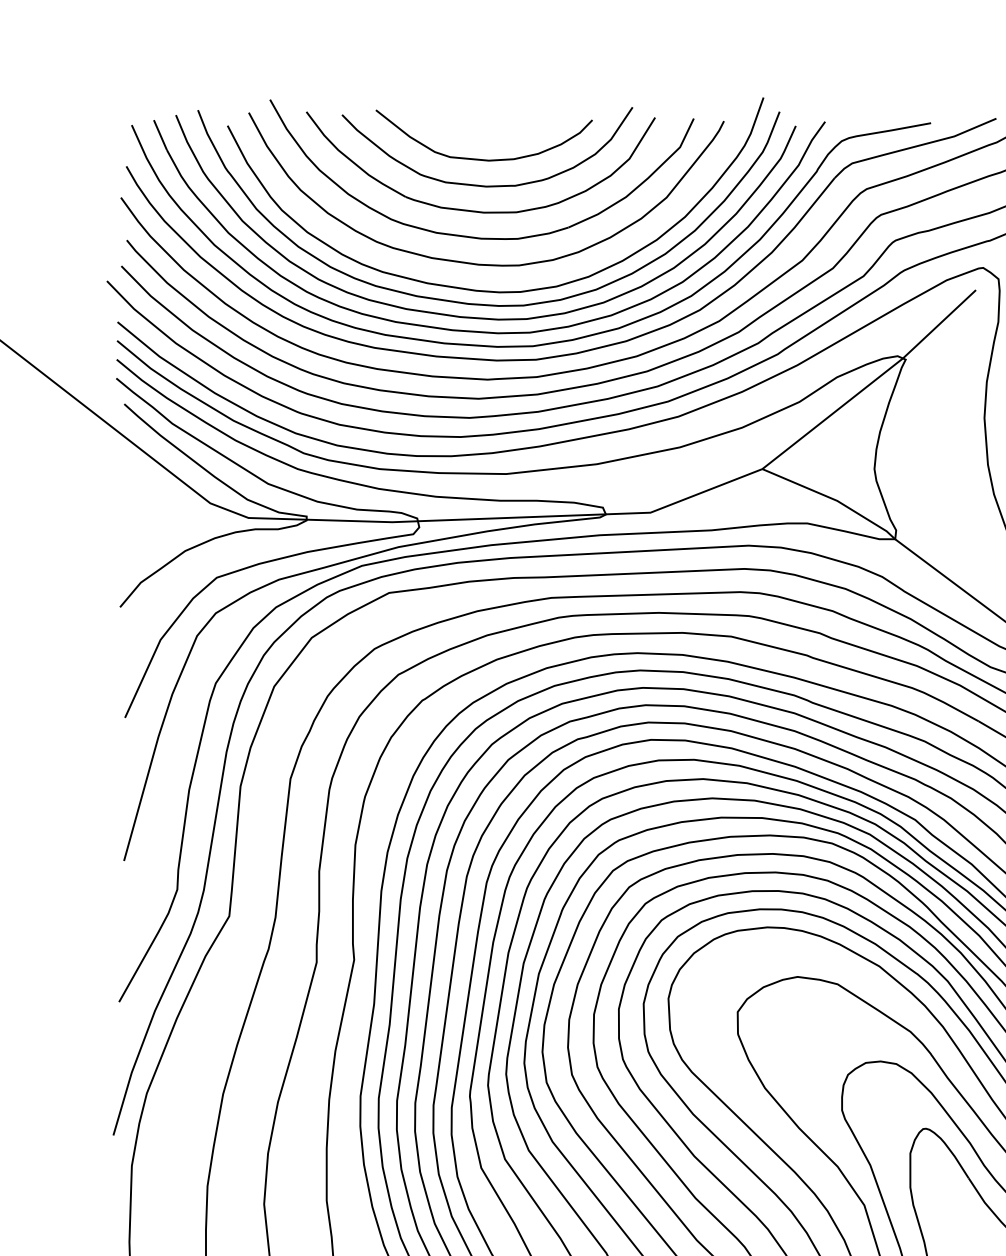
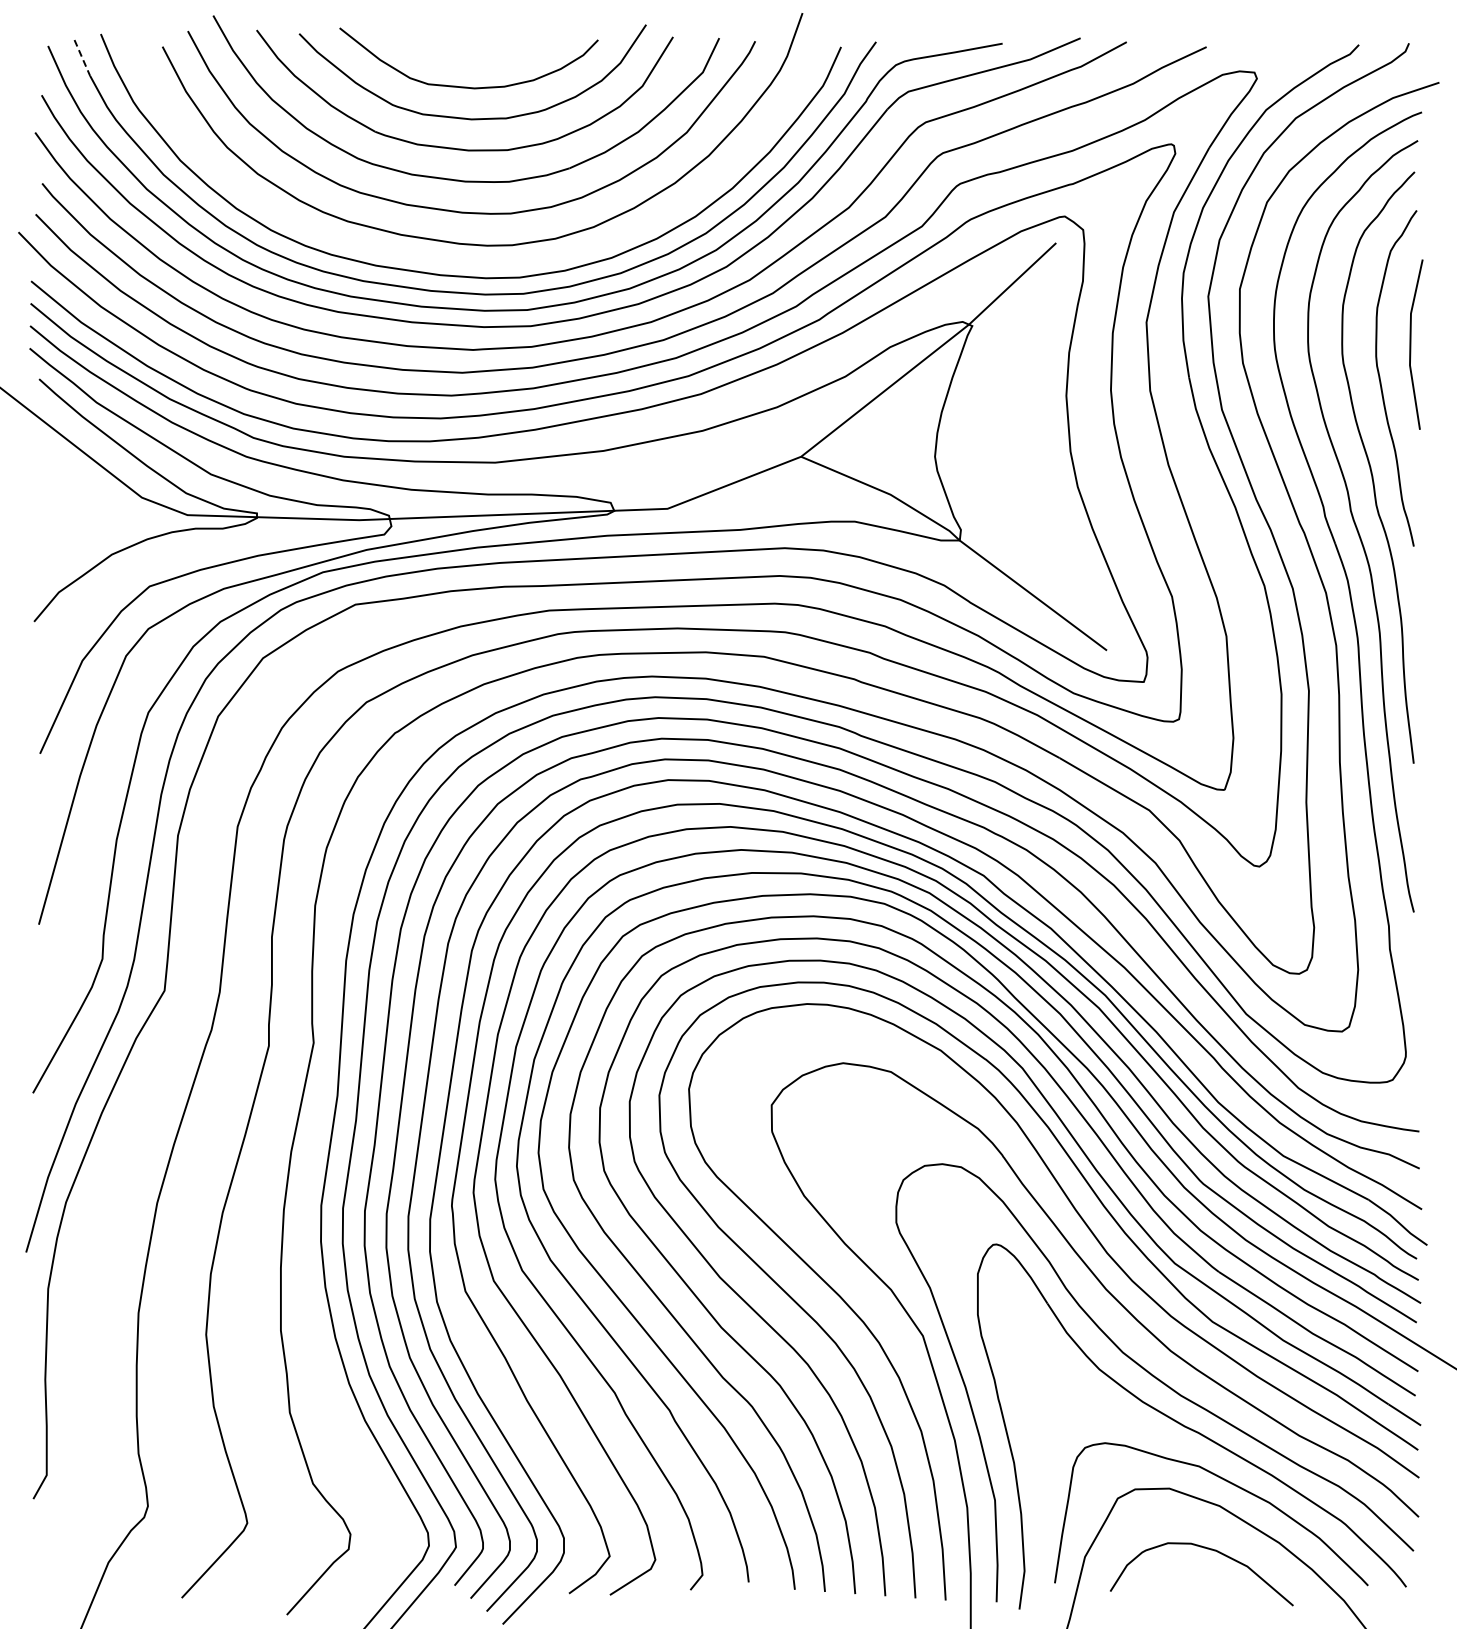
line: (160, 135) -> (82, 58), solid -> dashed
curve: (484, 303) -> (469, 259), removed

